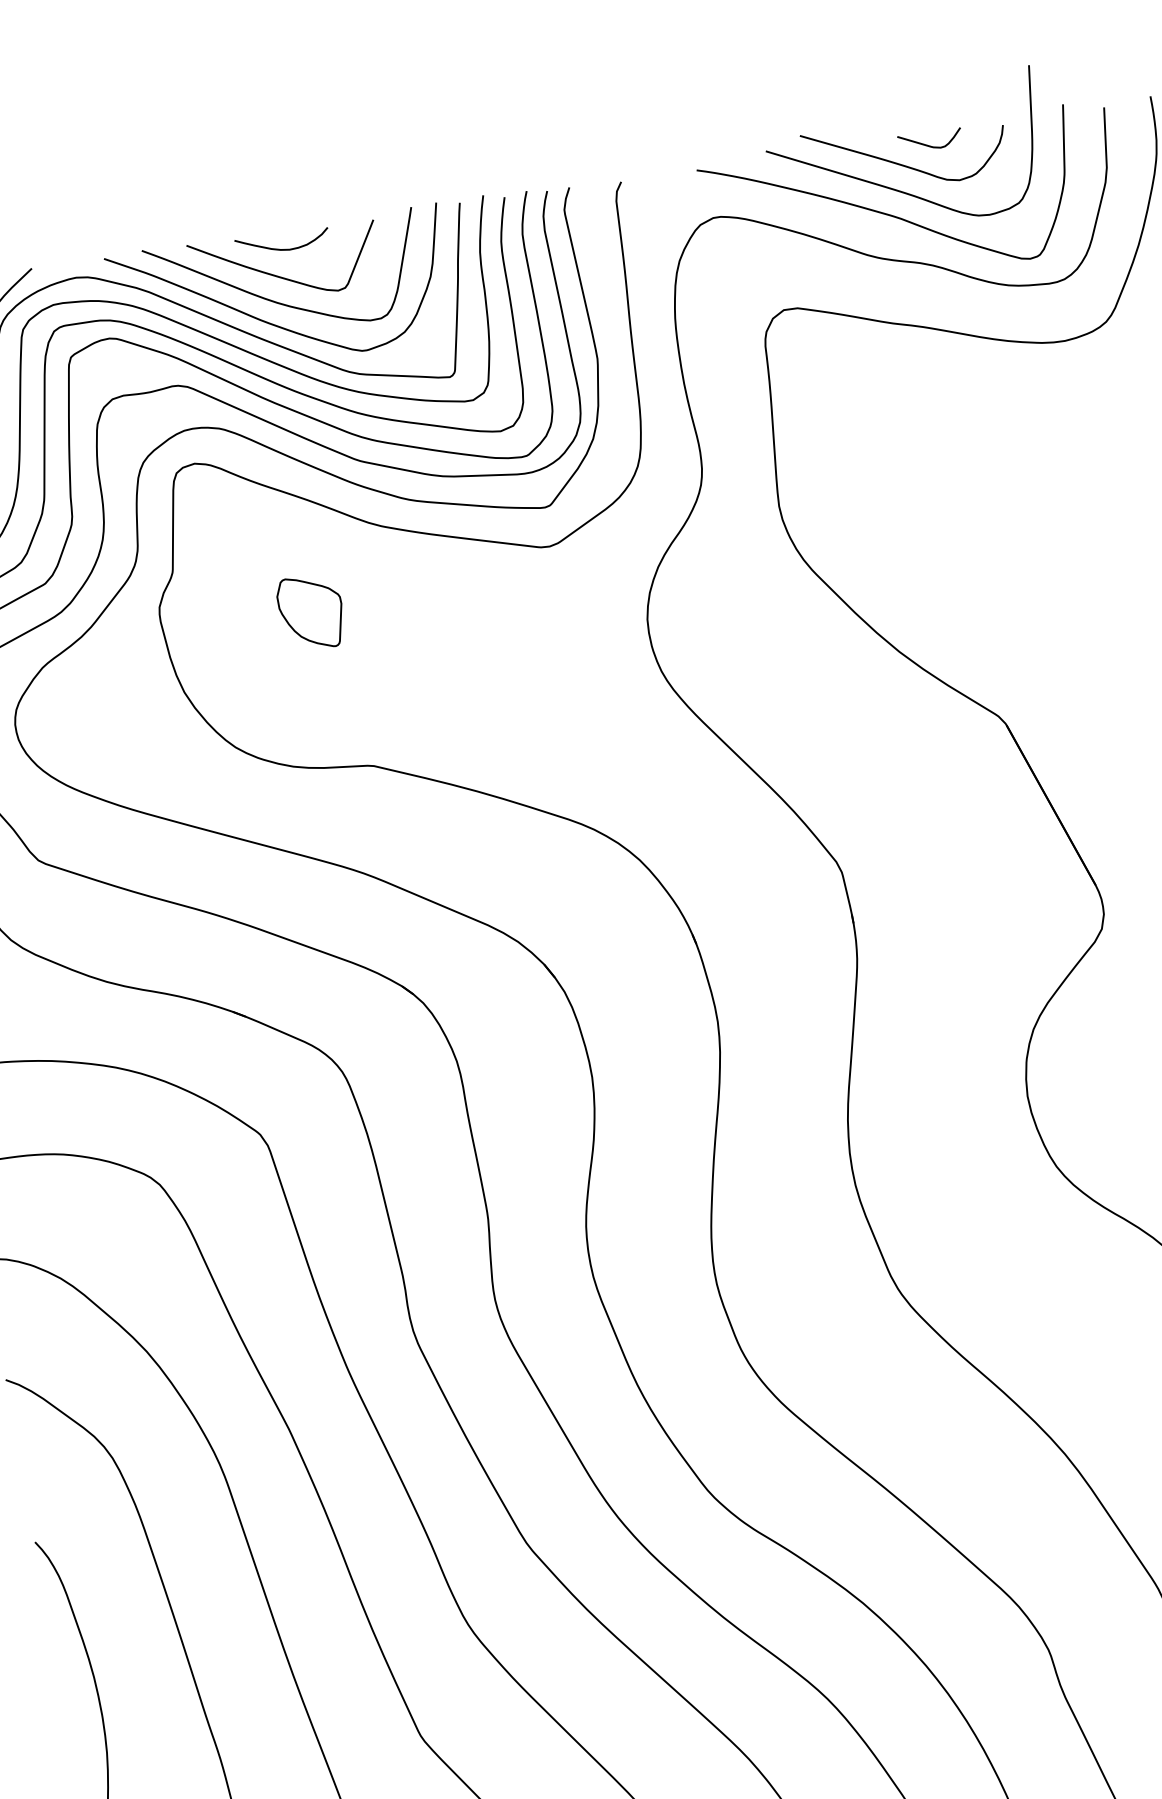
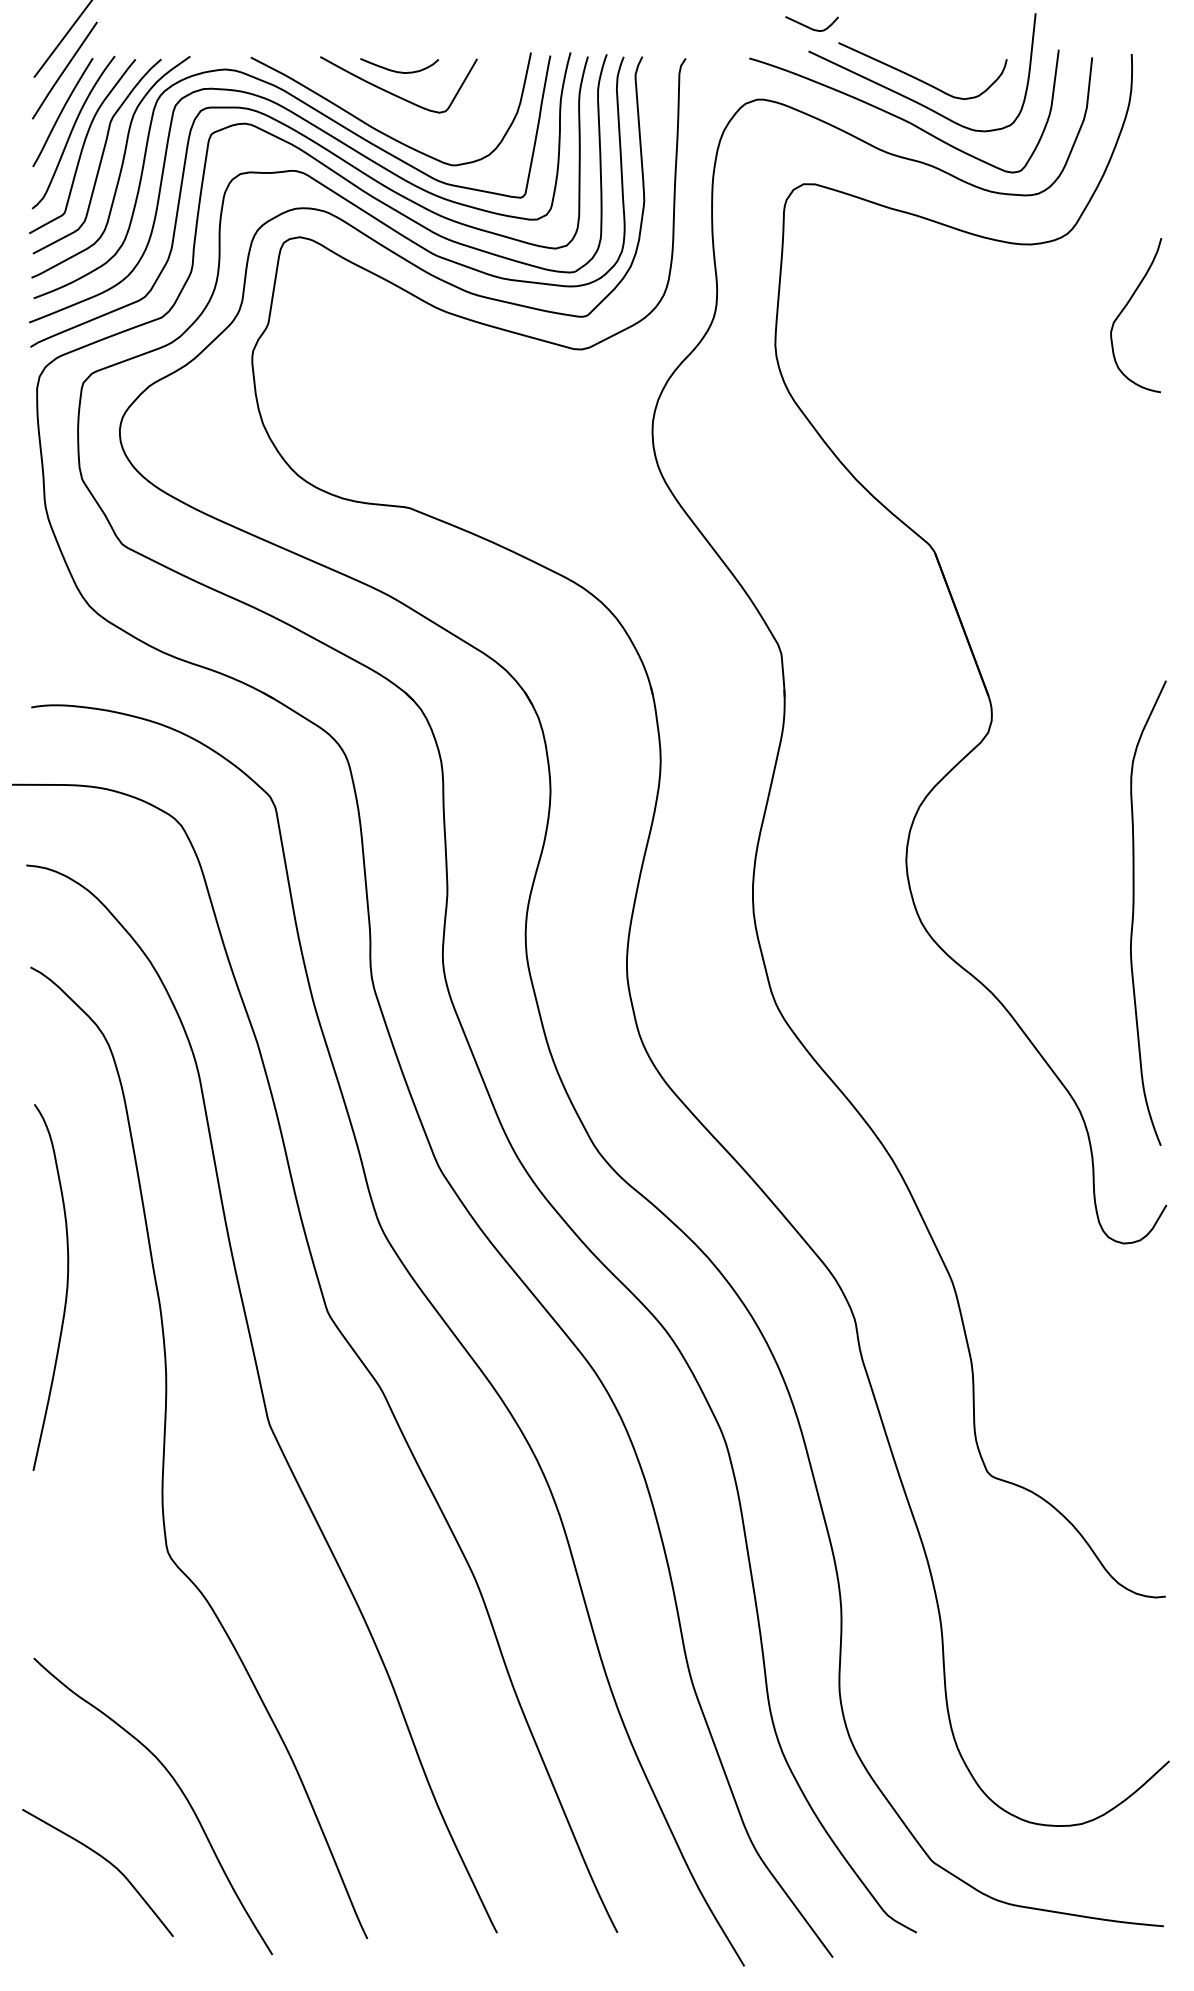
curve: (930, 144) -> (811, 27), moved
curve: (279, 301) -> (389, 114), removed
part: (311, 611) -> (377, 373), removed

